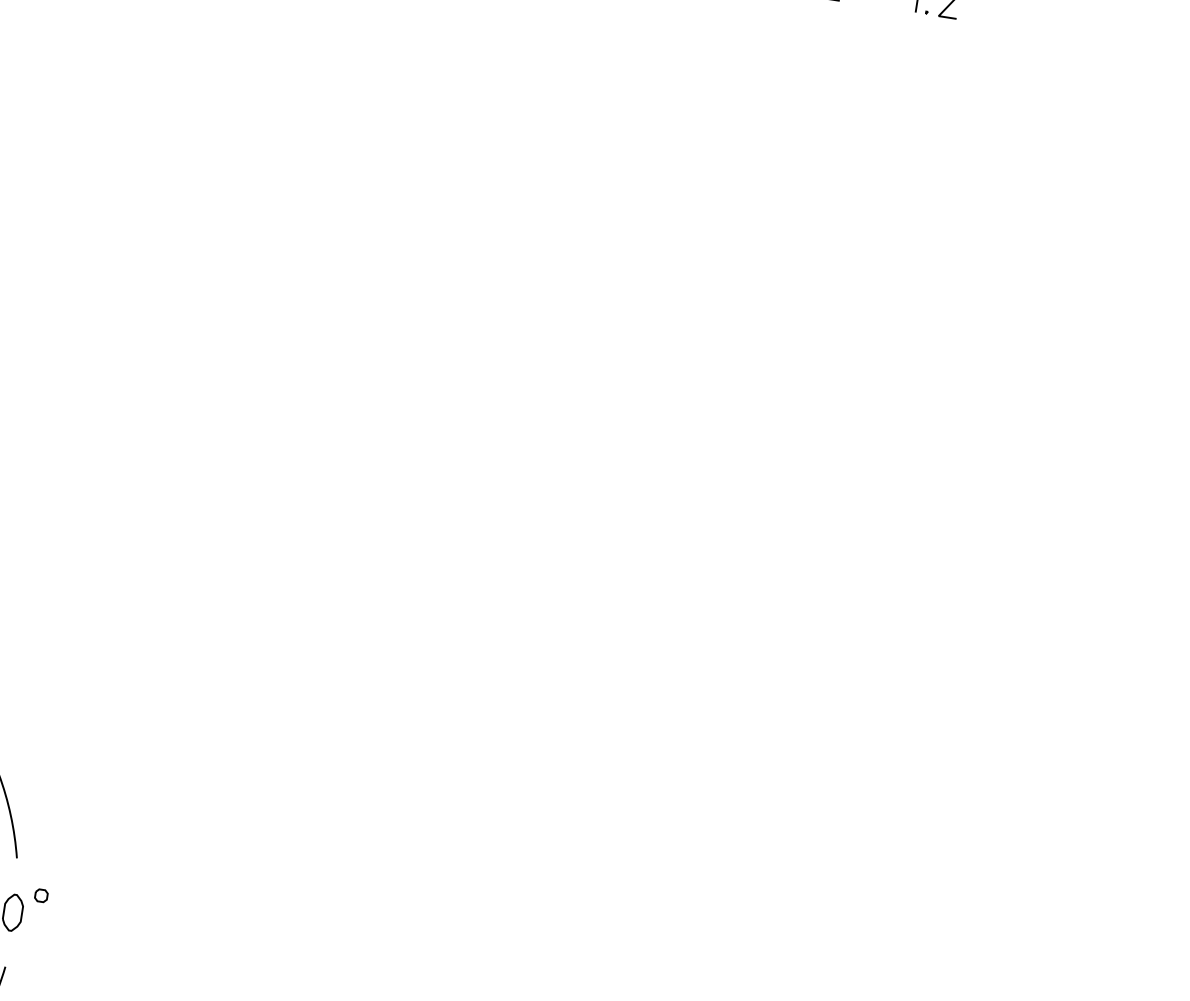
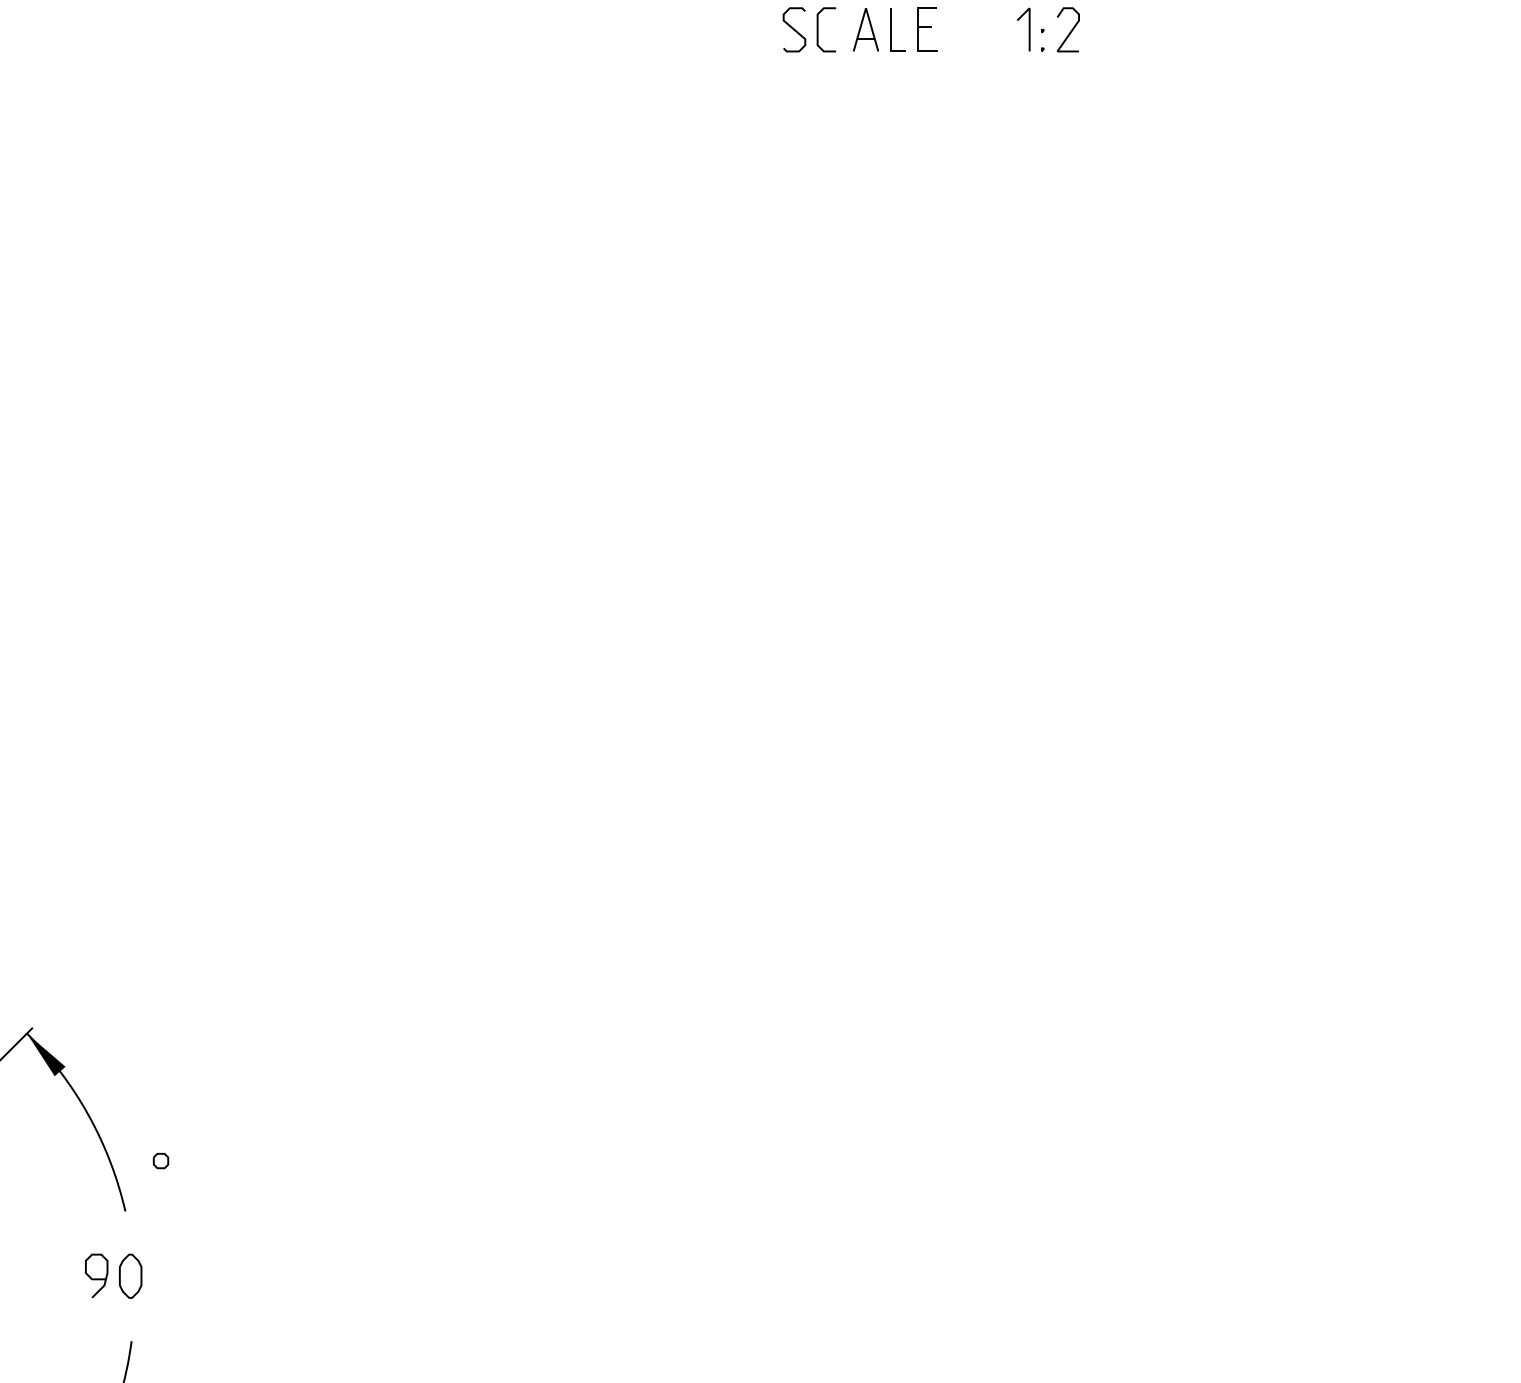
part: (41, 895) -> (160, 1160), moved

